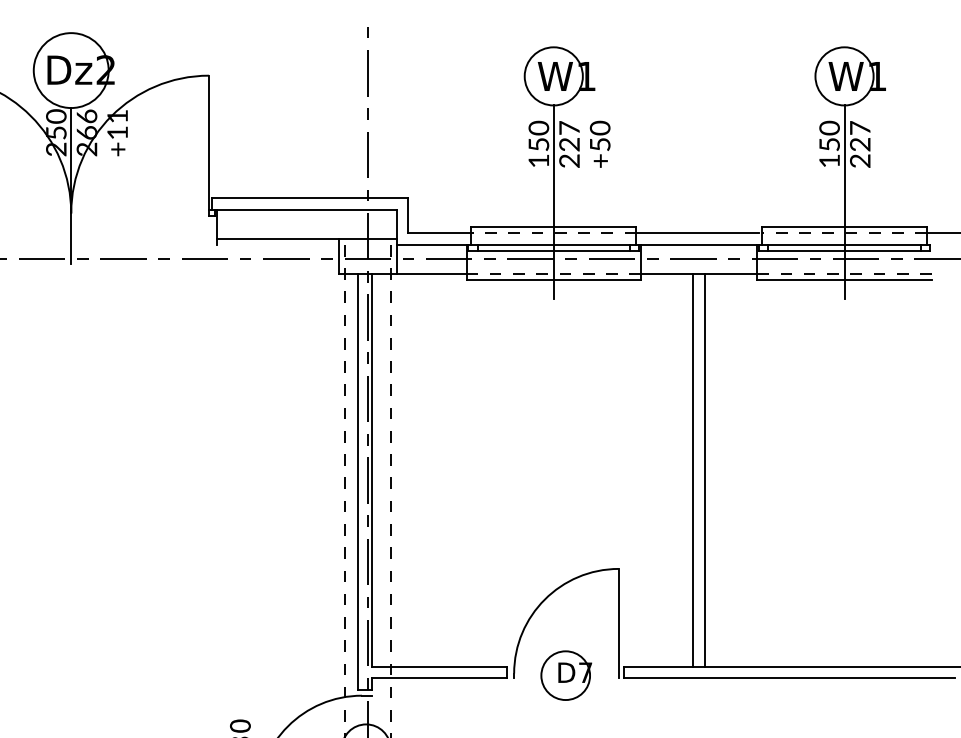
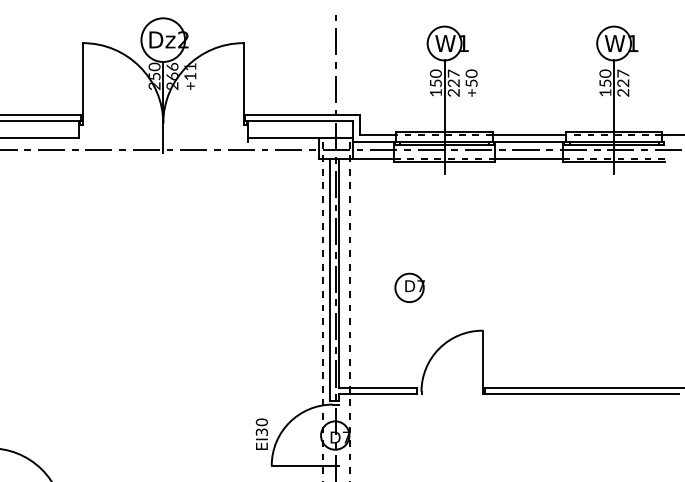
line: (692, 469) -> (525, 272), removed
line: (704, 469) -> (532, 272), removed
part: (565, 674) -> (409, 287), moved

